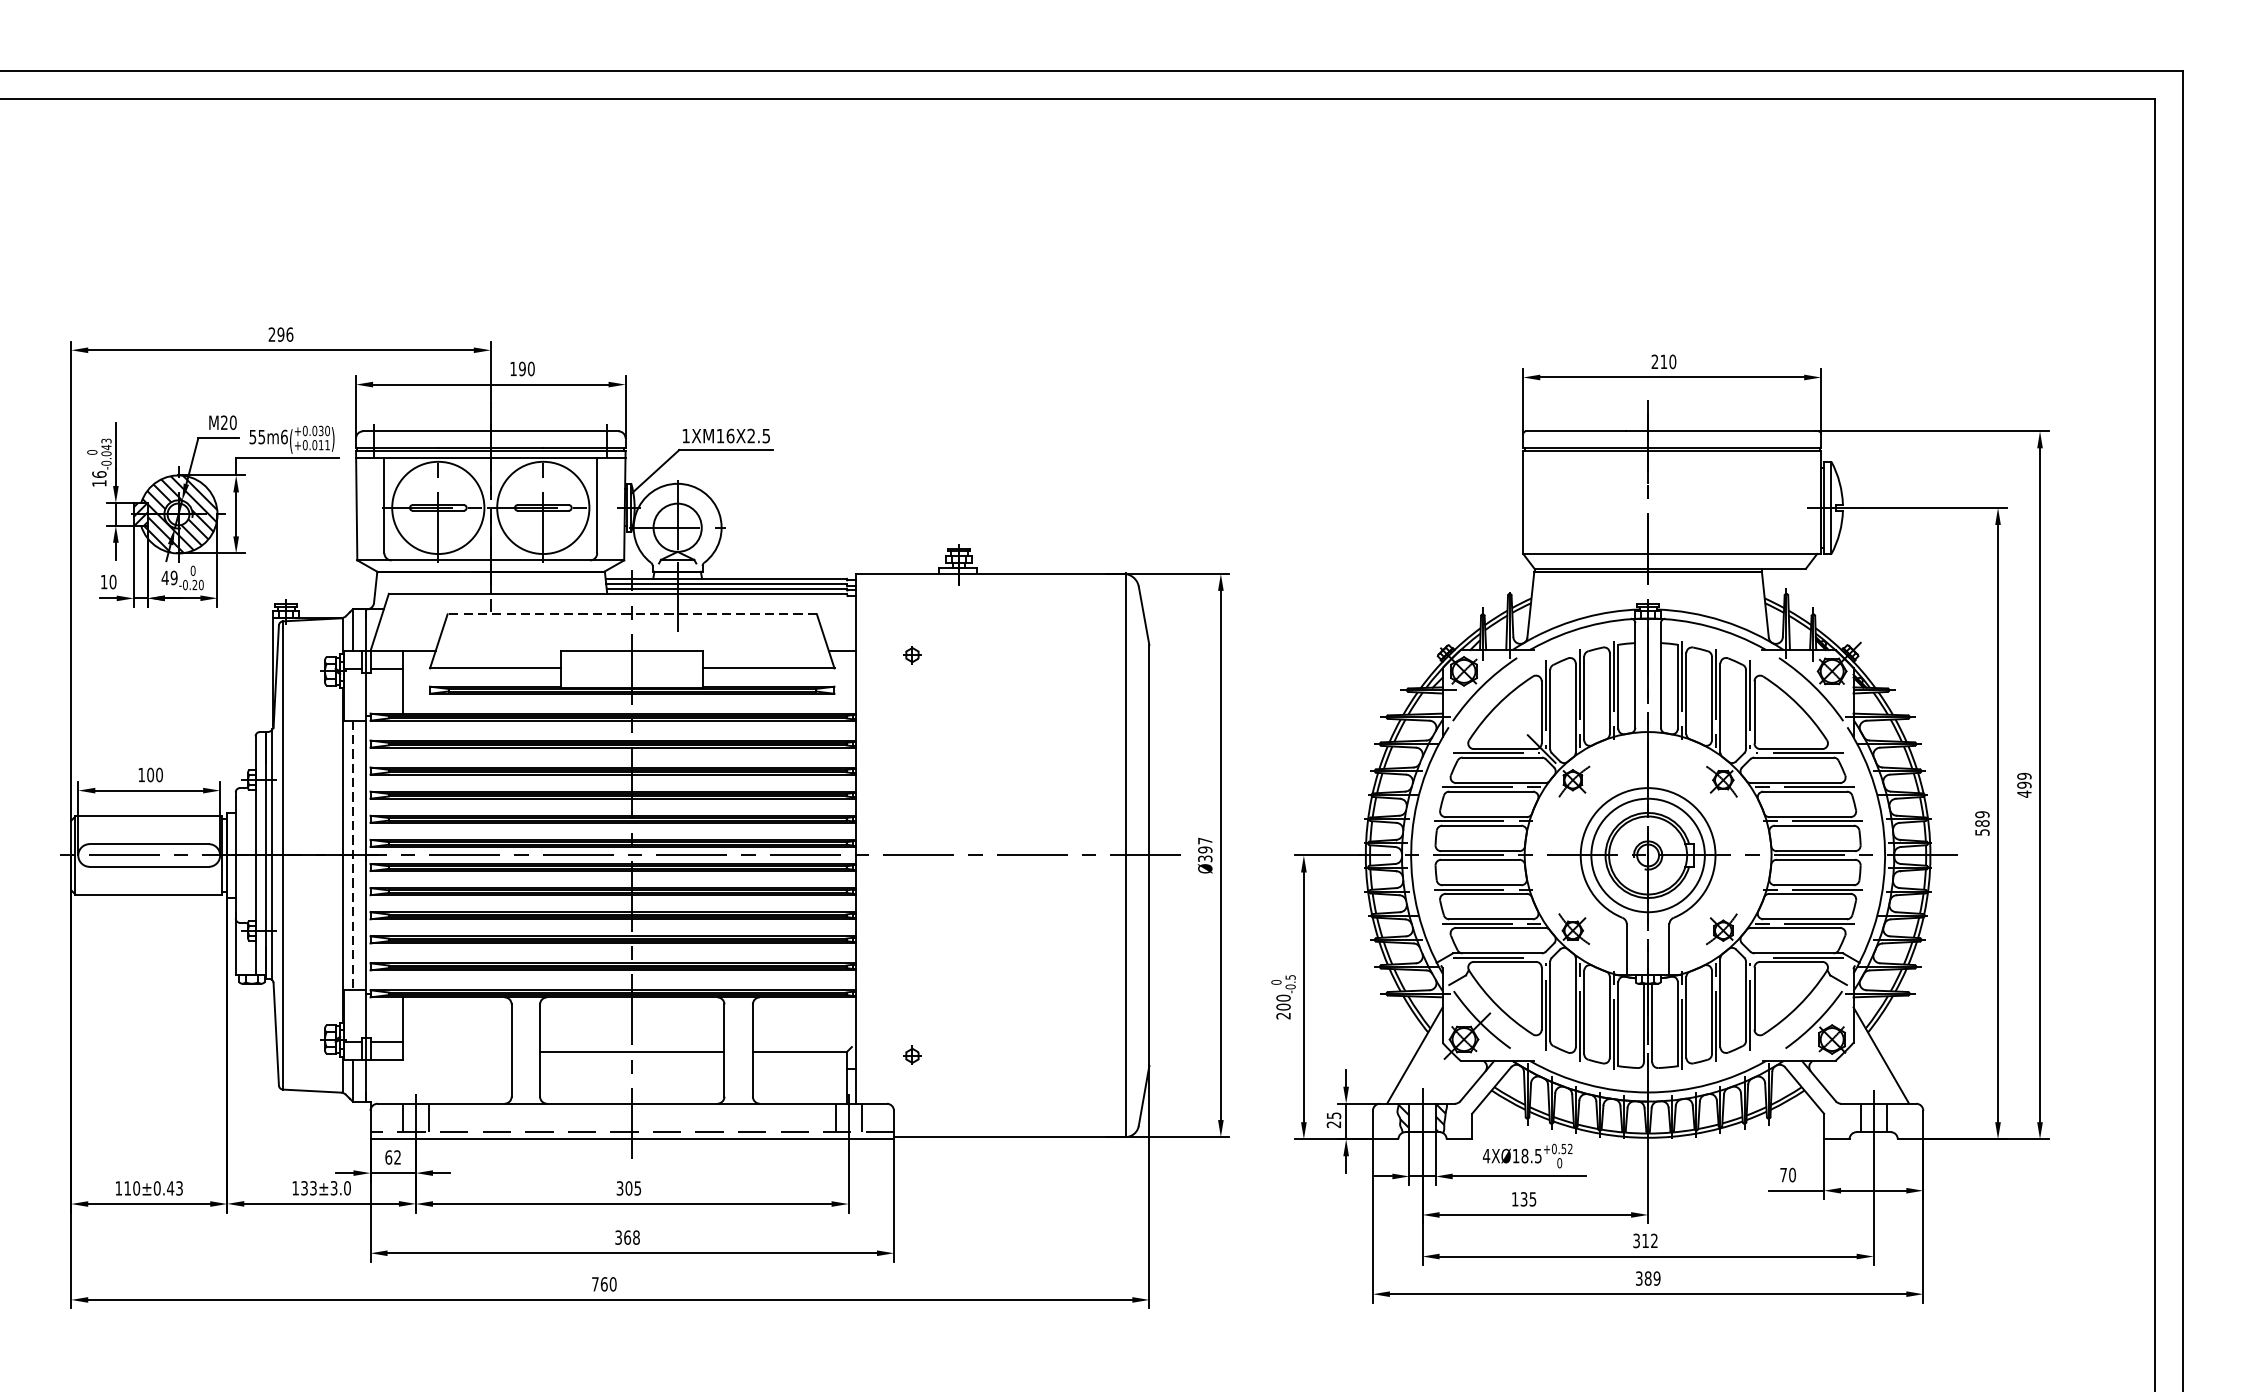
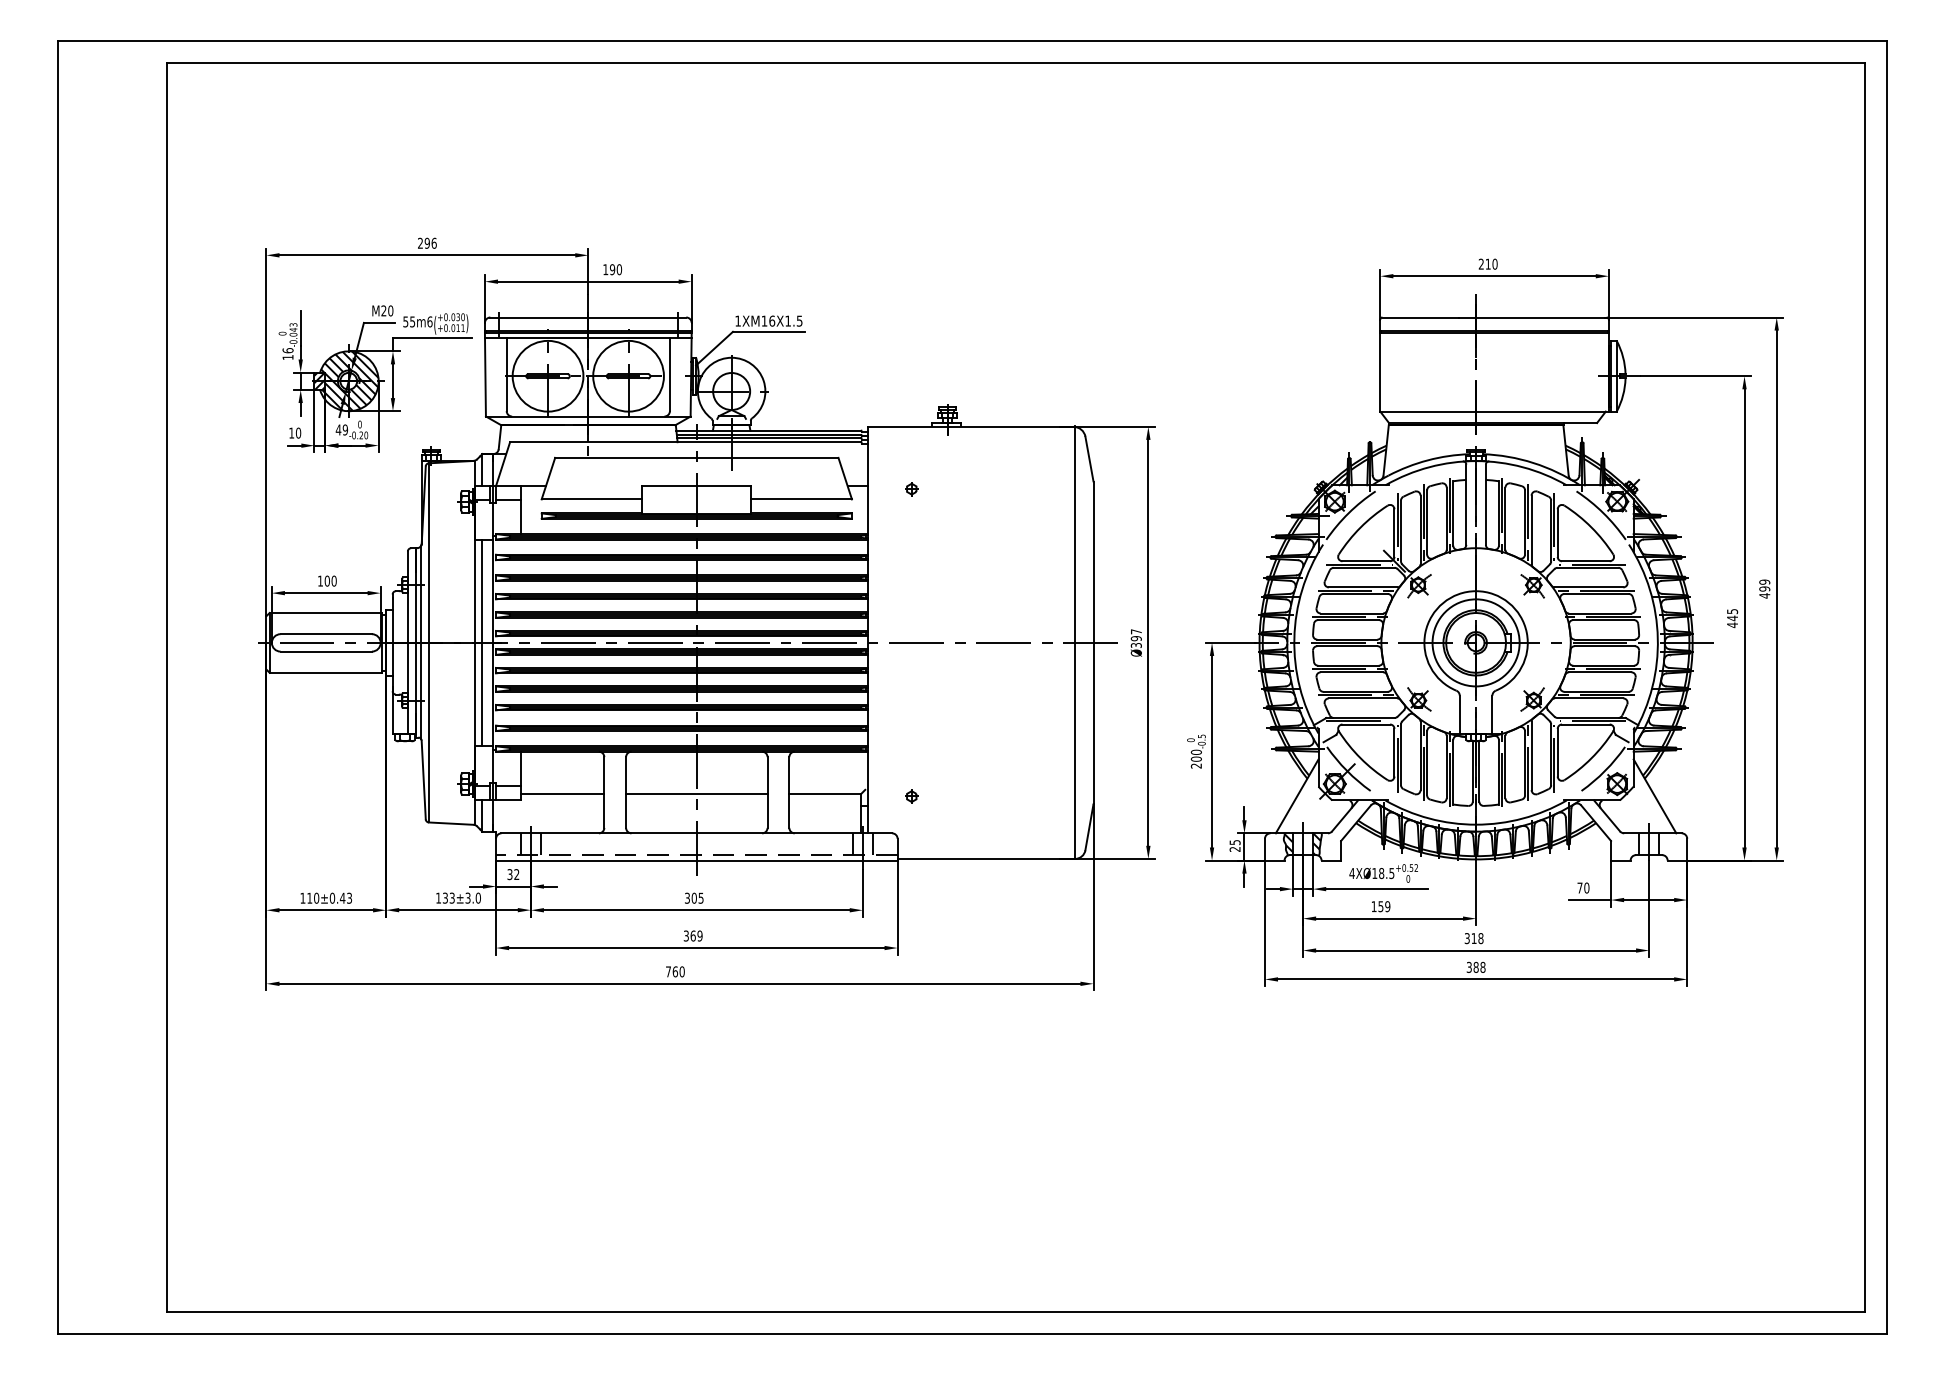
text: (750, 435) -> (787, 320), 1XM16X2.5 -> 1XM16X1.5
line: (631, 613) -> (696, 457), dashed -> solid
text: (1982, 823) -> (1732, 618), 589 -> 445
line: (352, 856) -> (482, 643), dashed -> solid
line: (457, 1051) -> (562, 793), added
text: (388, 1157) -> (509, 874), 62 -> 32
text: (1528, 1199) -> (1384, 906), 135 -> 159
text: (635, 1236) -> (699, 935), 368 -> 369
text: (1653, 1240) -> (1480, 938), 312 -> 318
text: (1656, 1278) -> (1482, 967), 389 -> 388

